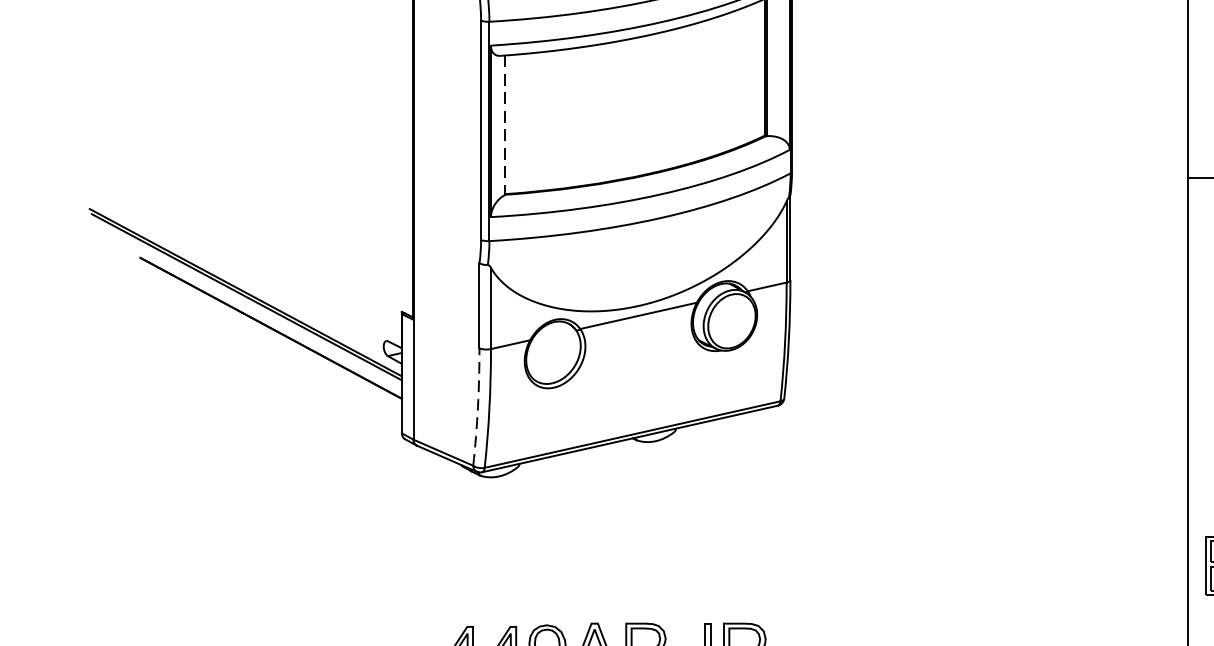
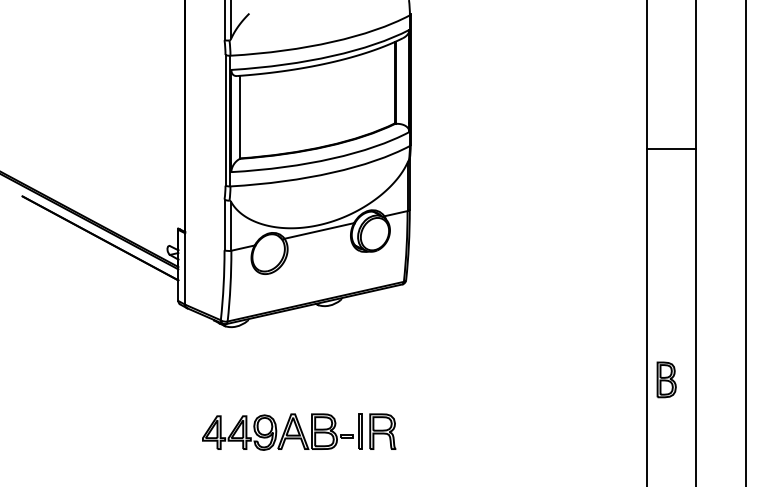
line: (504, 125) -> (239, 117), dashed -> solid
arc: (477, 407) -> (223, 285), dashed -> solid

